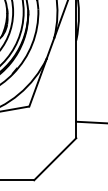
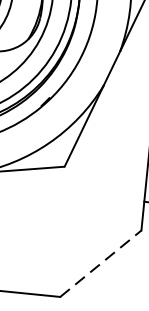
line: (55, 159) -> (101, 264), solid -> dashed

